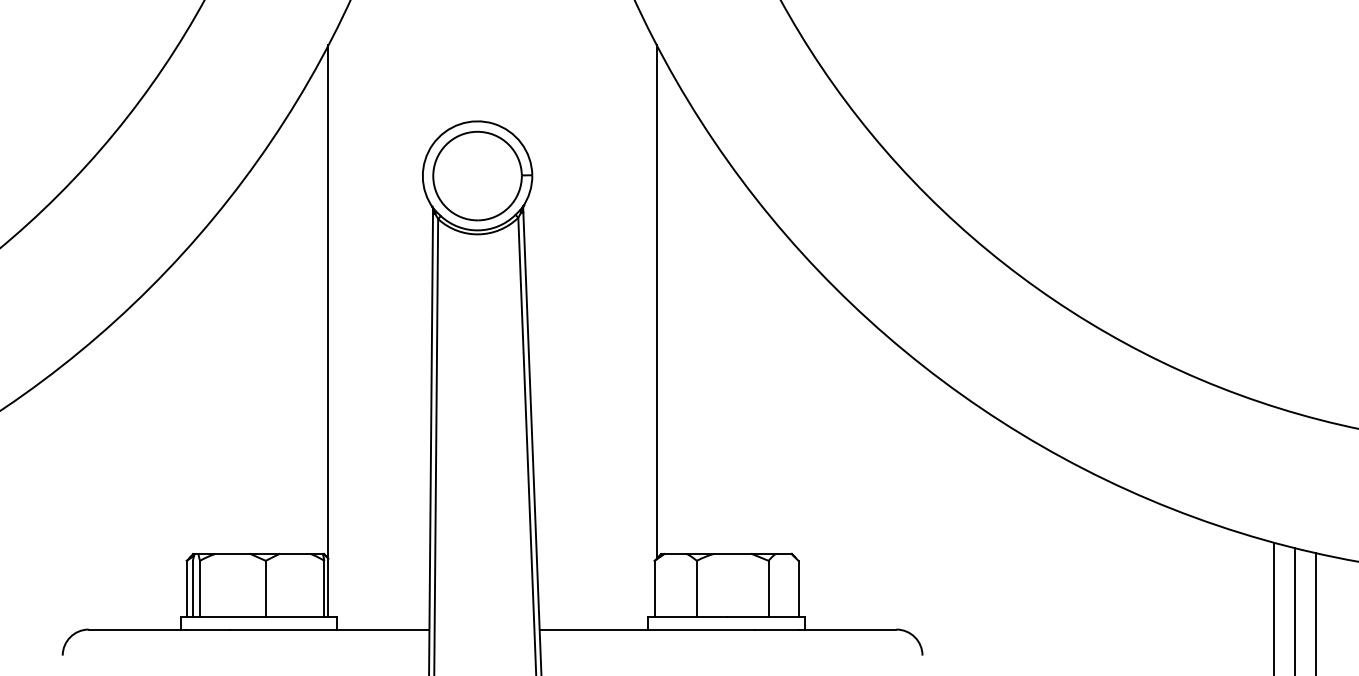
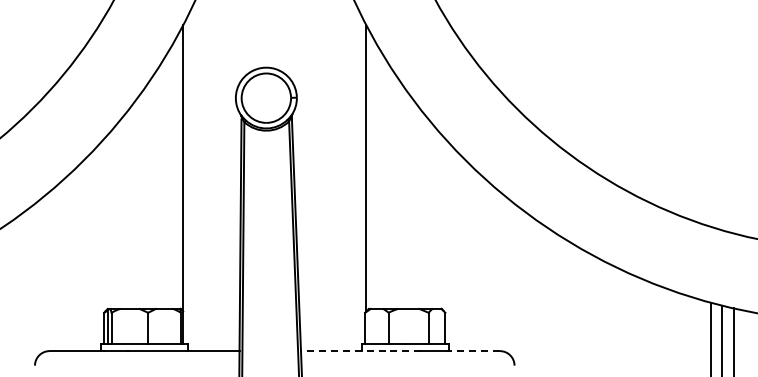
line: (646, 630) -> (360, 351), solid -> dashed
line: (847, 630) -> (472, 351), solid -> dashed

